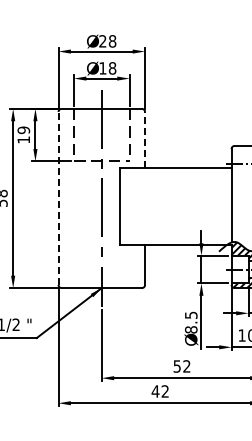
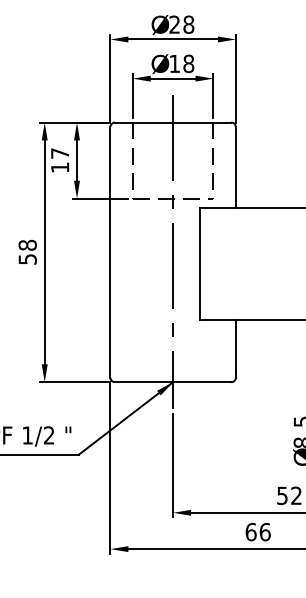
text: (23, 130) -> (59, 153), 19 -> 17
line: (145, 139) -> (236, 166), dashed -> solid
line: (58, 198) -> (110, 252), dashed -> solid
text: (160, 391) -> (258, 532), 42 -> 66

